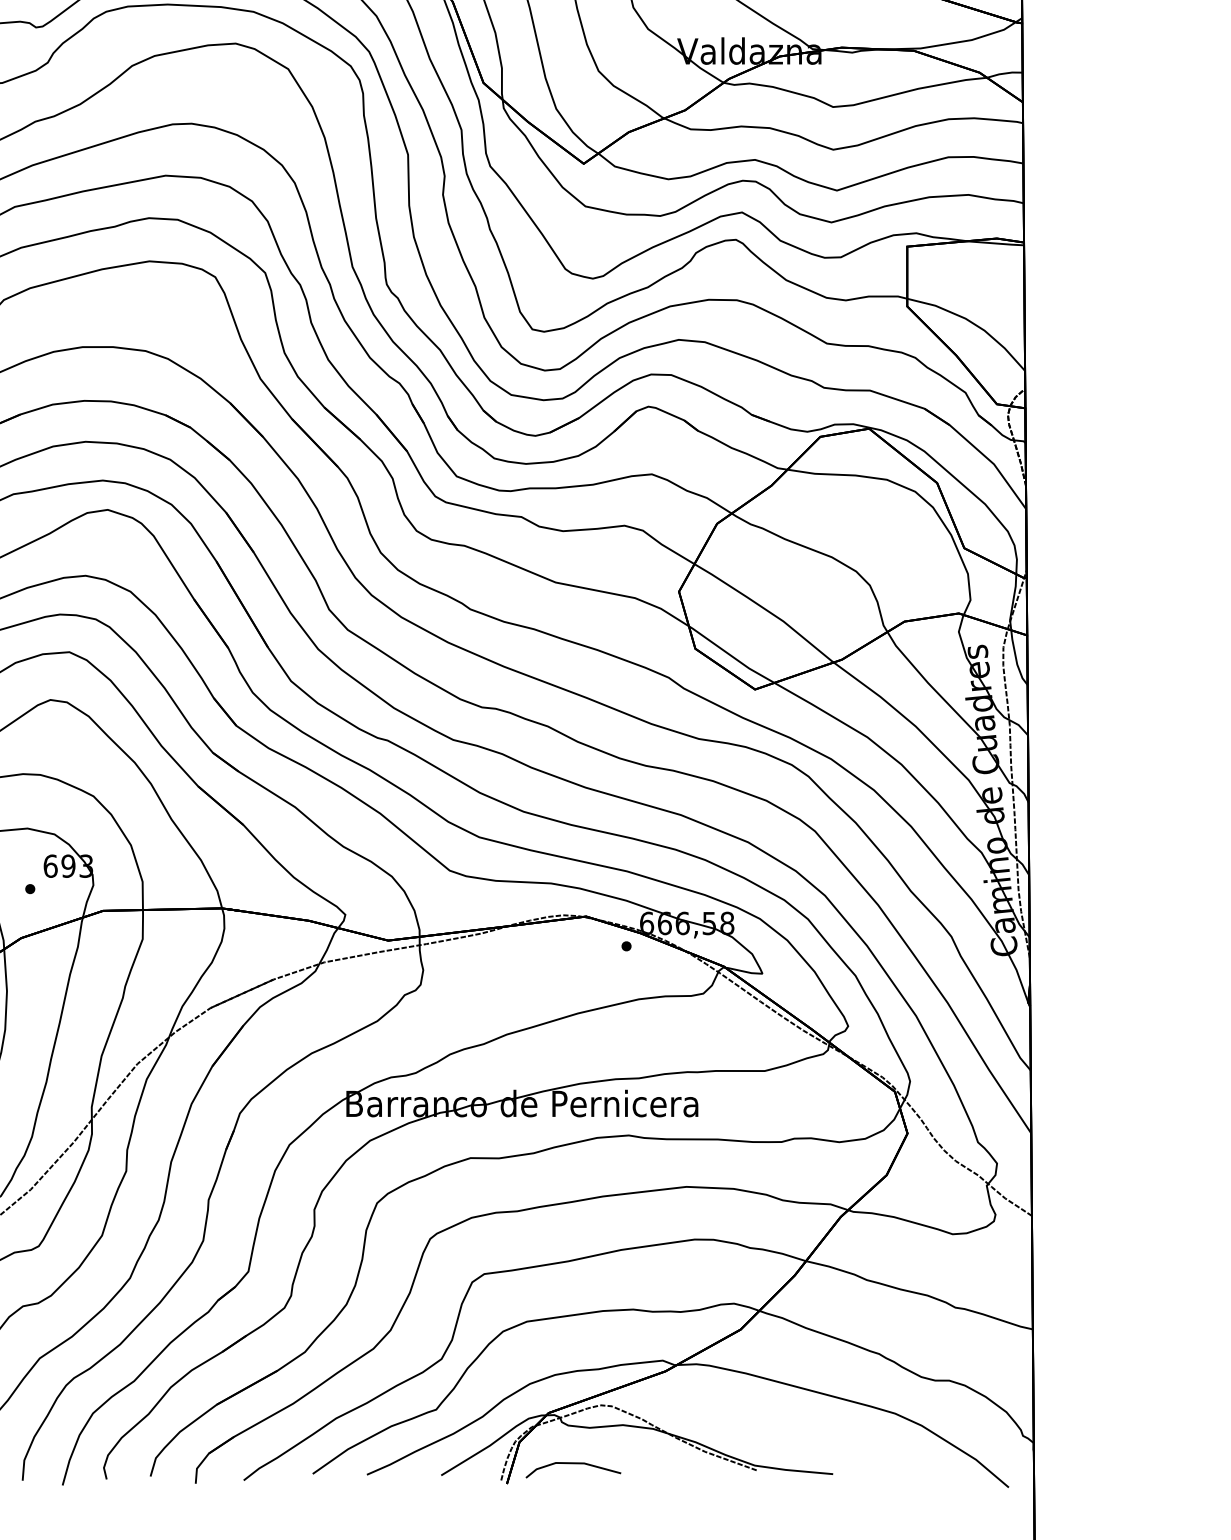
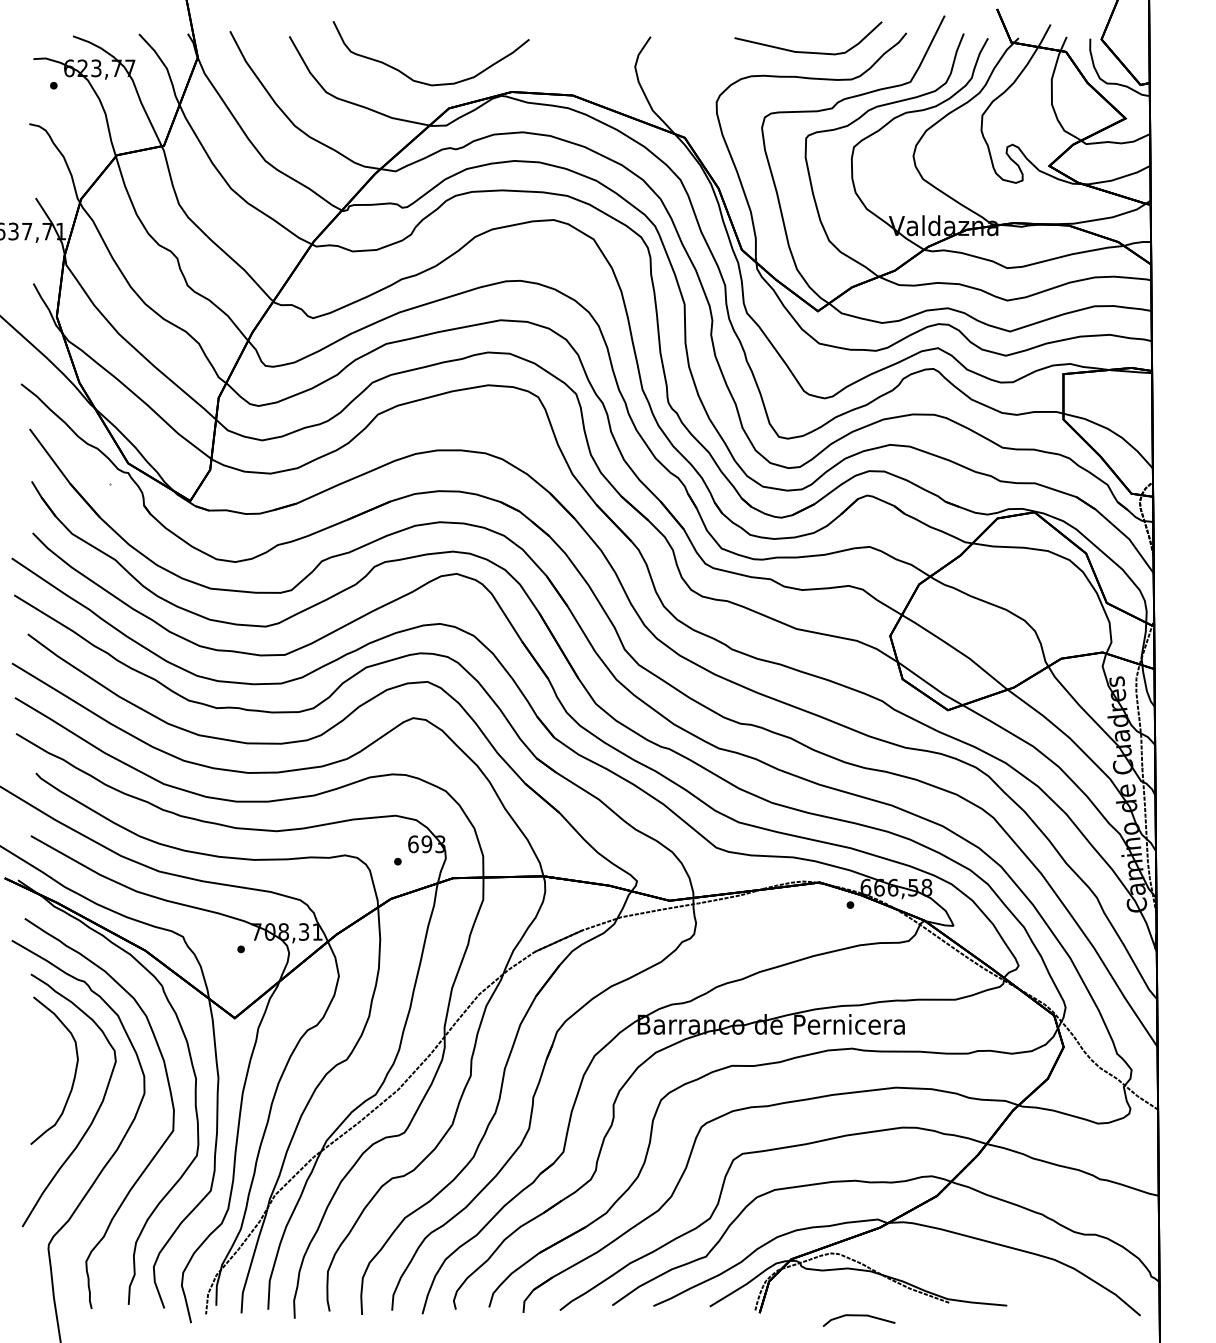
line: (572, 1464) -> (858, 1316), moved

